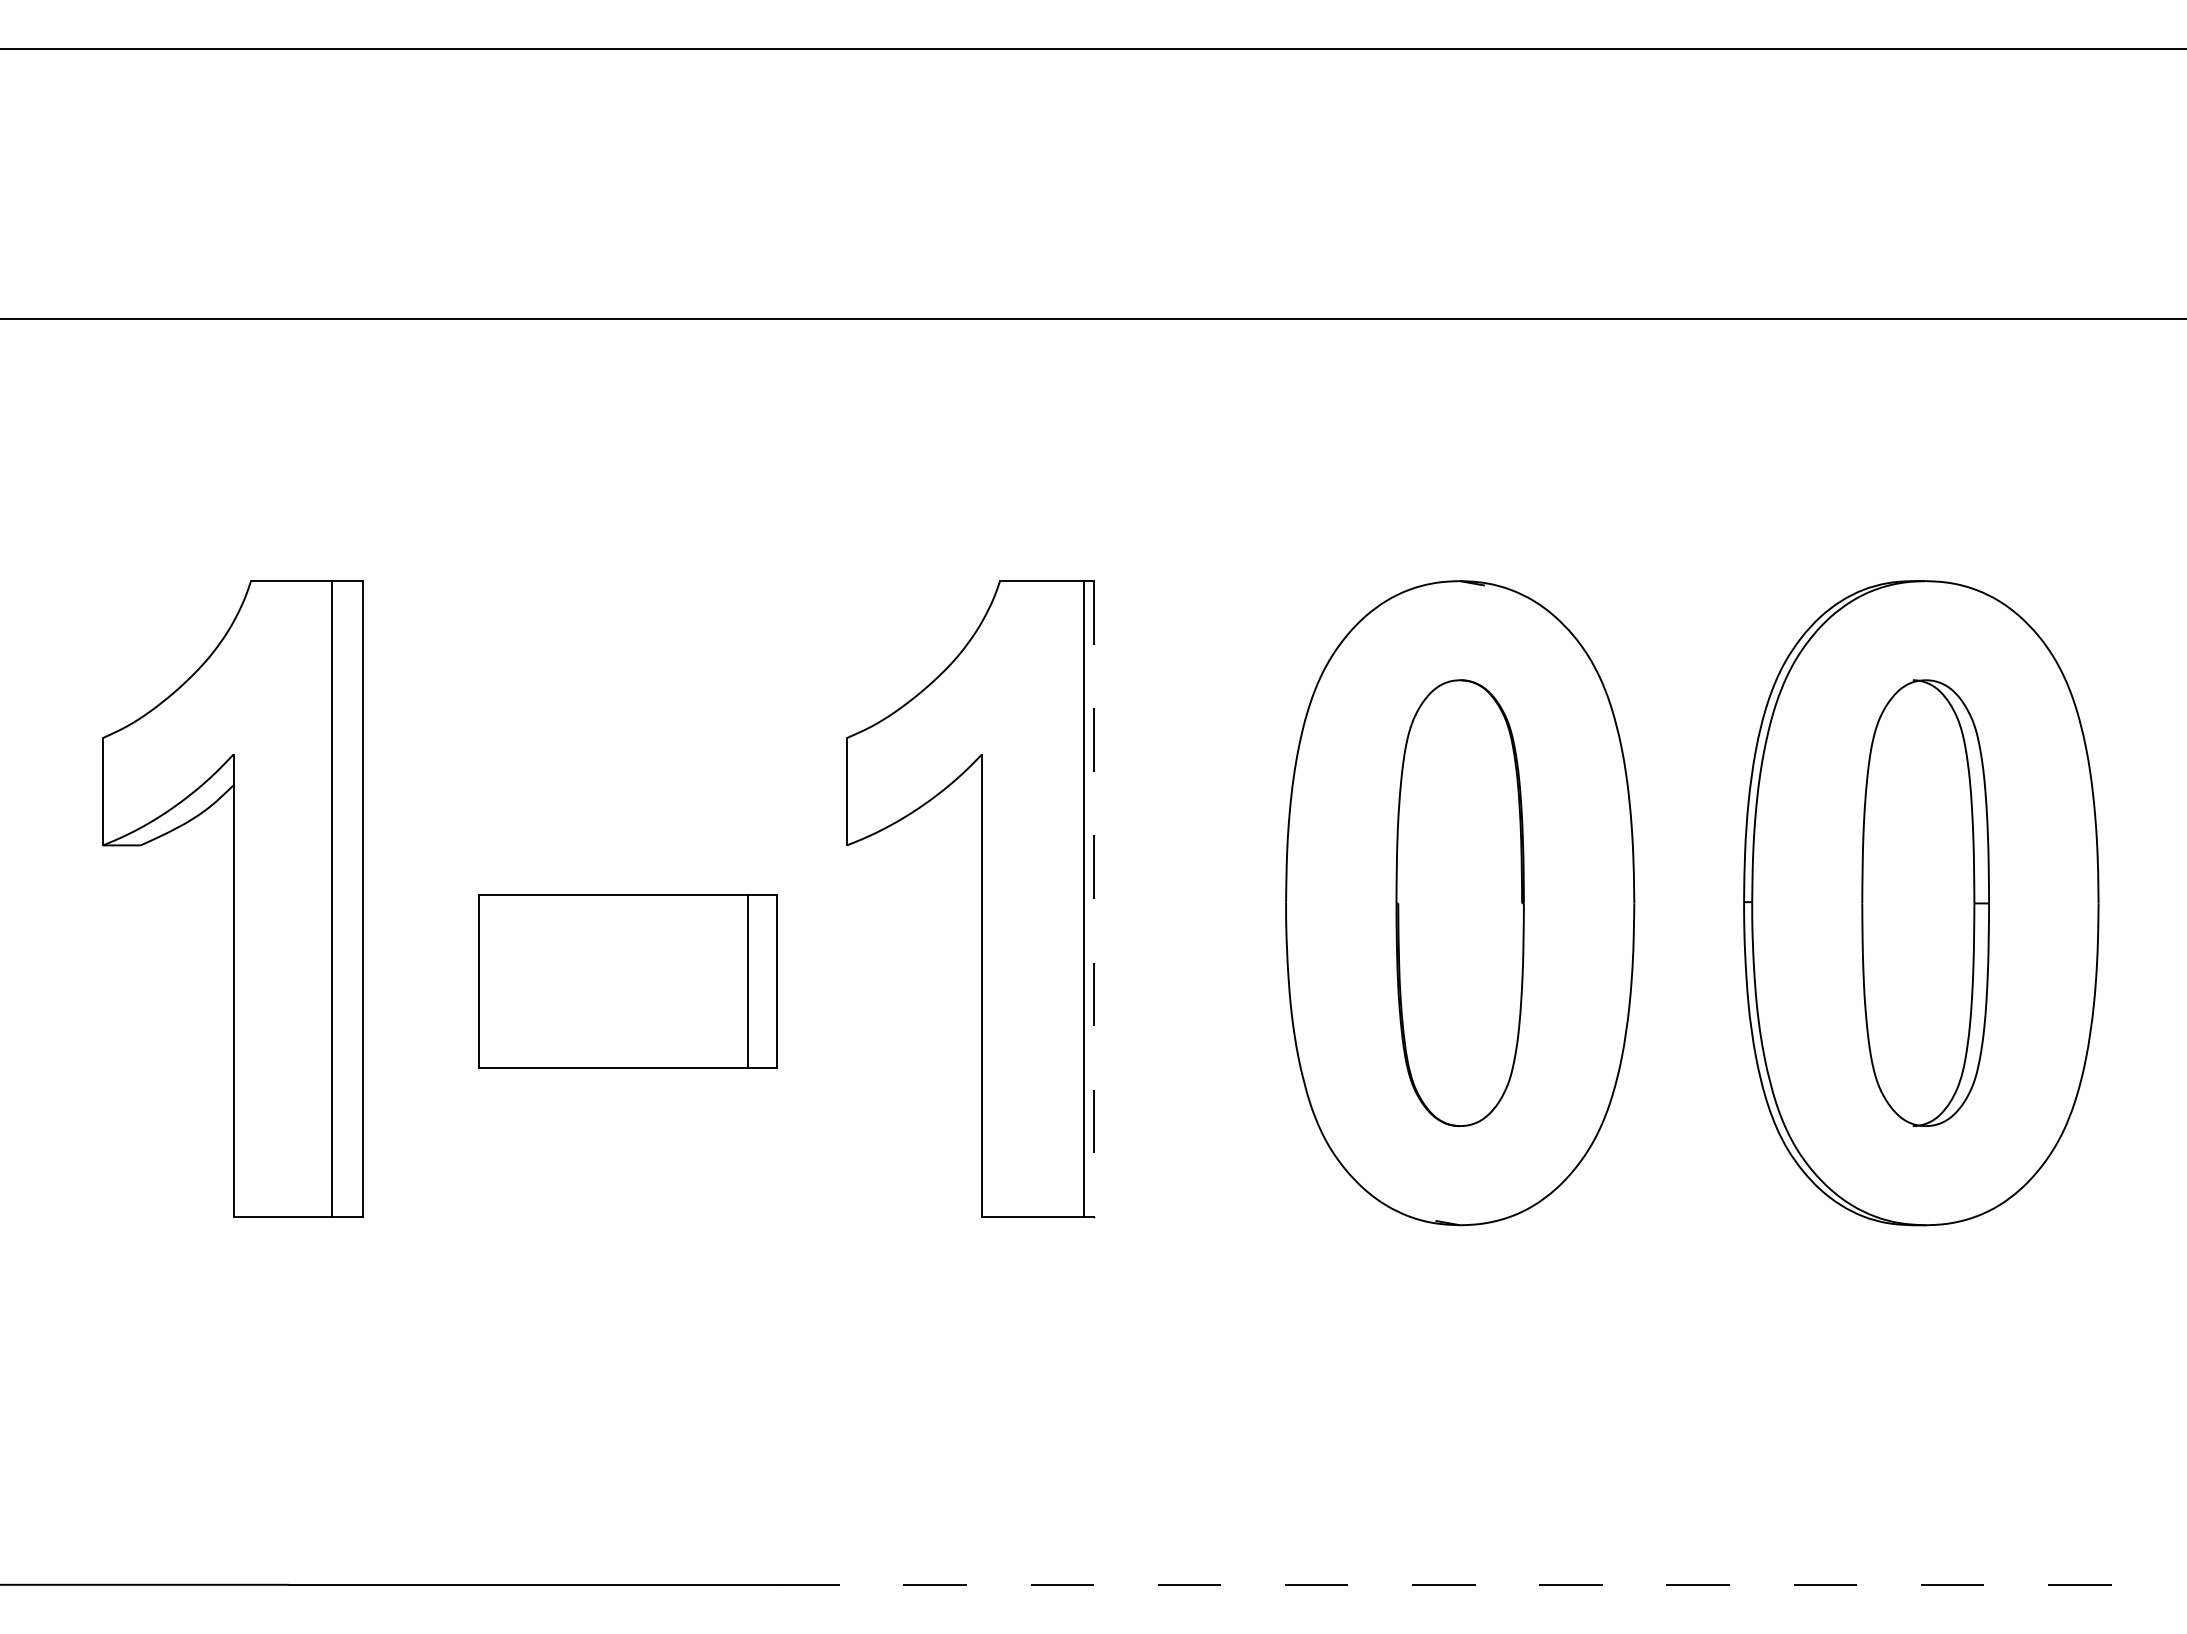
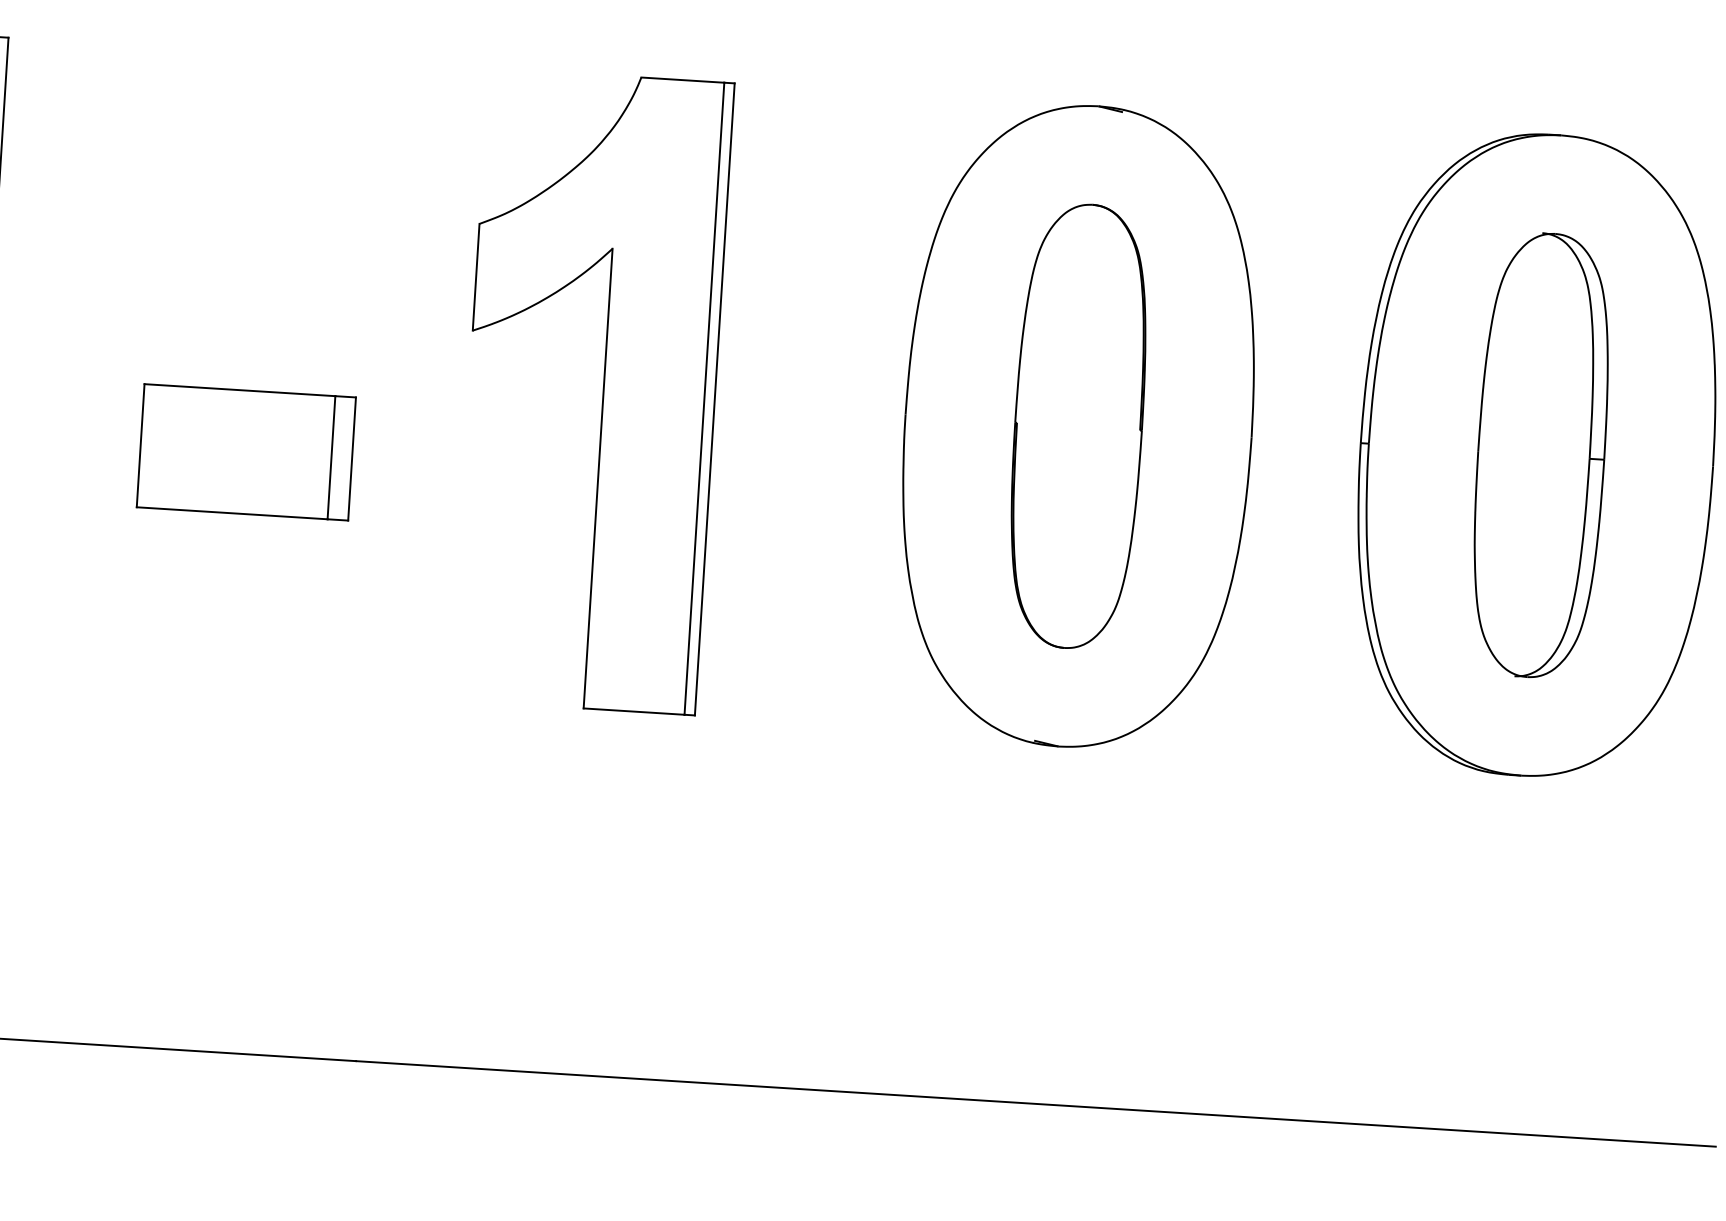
line: (1093, 899) -> (714, 399), dashed -> solid
part: (627, 981) -> (246, 452), size x0.71
line: (1460, 1584) -> (1036, 1103), dashed -> solid

